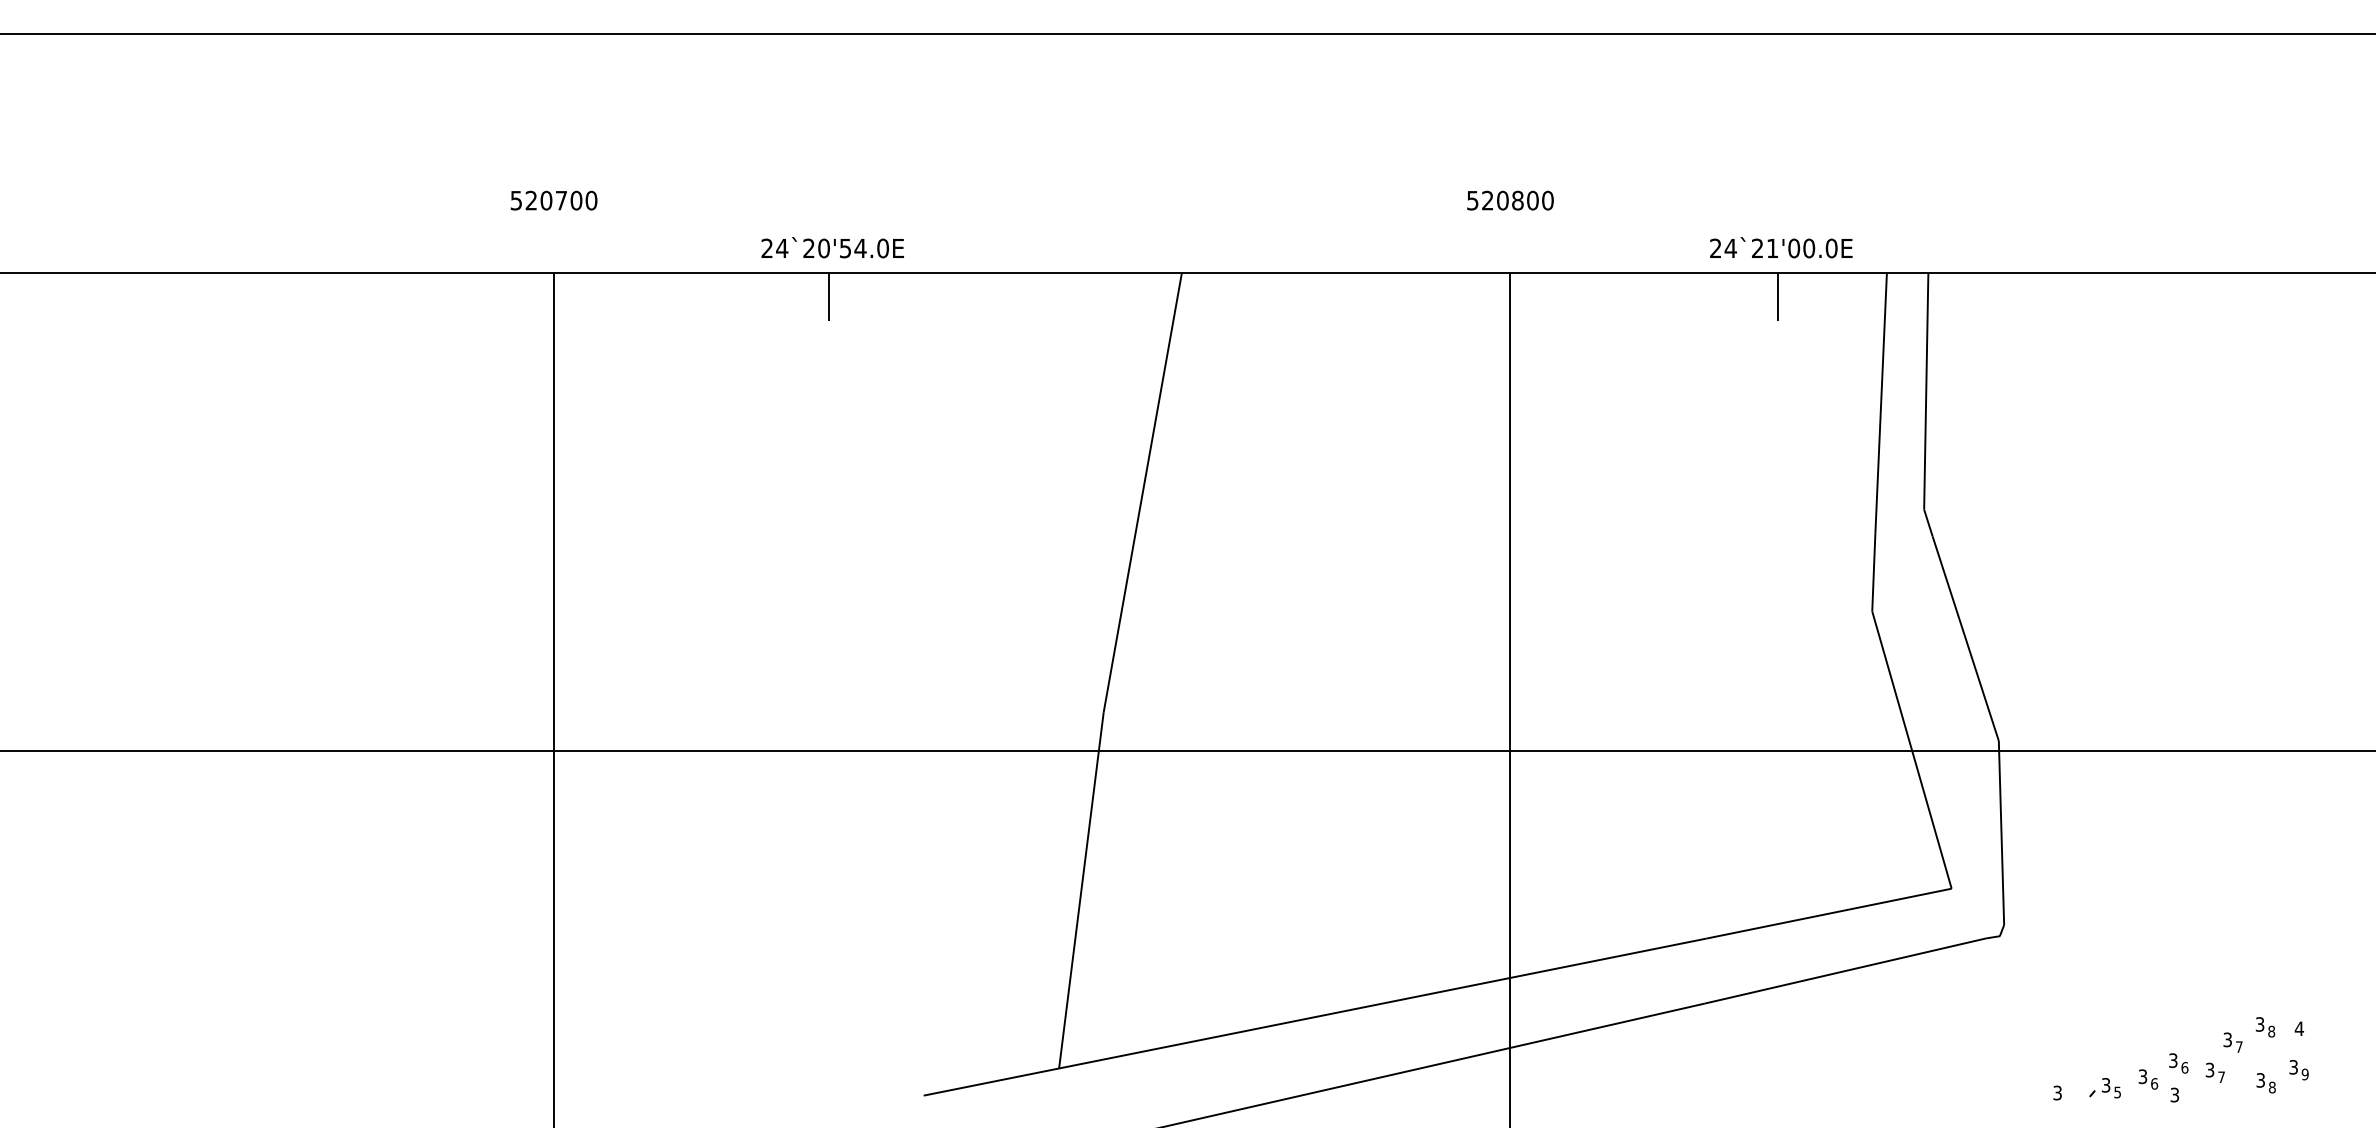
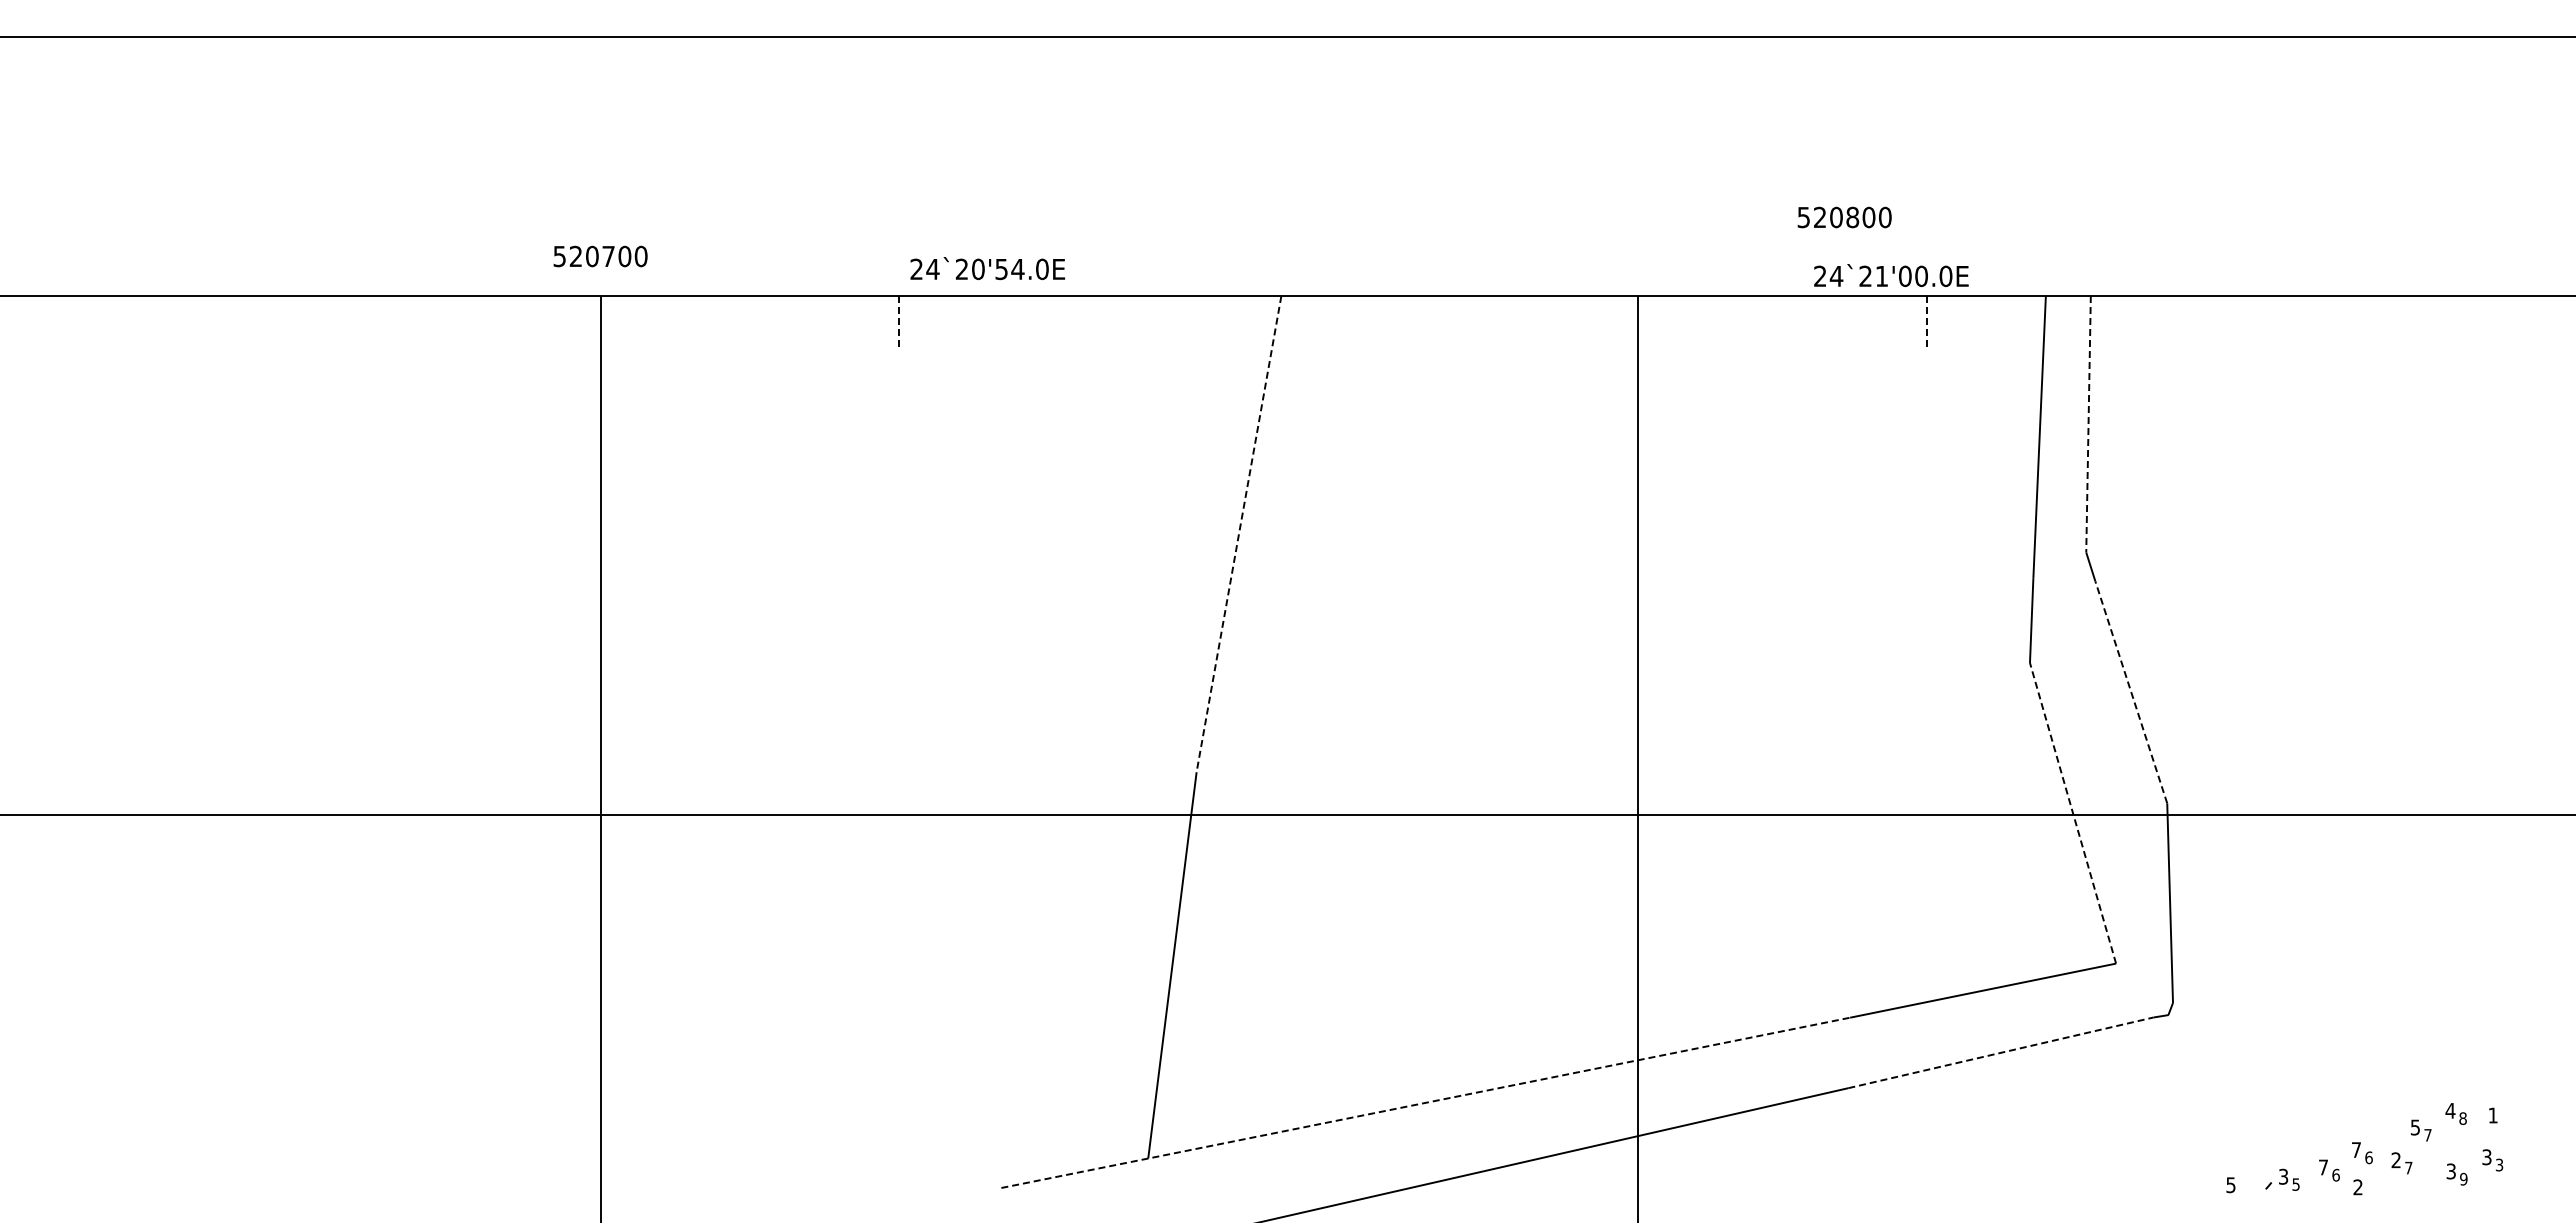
text: (553, 200) -> (600, 256), moved
text: (1510, 200) -> (1844, 217), moved
text: (832, 247) -> (987, 268), moved
text: (1781, 247) -> (1891, 275), moved
line: (828, 296) -> (898, 321), solid -> dashed
line: (1777, 296) -> (1927, 321), solid -> dashed
line: (1926, 391) -> (2088, 424), solid -> dashed
line: (1143, 492) -> (1239, 534), solid -> dashed
line: (1965, 638) -> (2131, 692), solid -> dashed
line: (1911, 749) -> (2072, 812), solid -> dashed
line: (1845, 970) -> (2000, 1052), solid -> dashed
line: (1314, 1016) -> (1425, 1102), solid -> dashed
text: (2260, 1024) -> (2450, 1110), 3 -> 4
text: (2299, 1028) -> (2493, 1115), 4 -> 1
text: (2227, 1038) -> (2415, 1126), 3 -> 5
text: (2172, 1061) -> (2355, 1150), 3 -> 7
text: (2209, 1070) -> (2395, 1160), 3 -> 2
text: (2305, 1073) -> (2499, 1164), 9 -> 3
text: (2142, 1076) -> (2323, 1167), 3 -> 7
text: (2272, 1087) -> (2463, 1179), 8 -> 9
text: (2057, 1092) -> (2230, 1184), 3 -> 5
text: (2174, 1095) -> (2357, 1187), 3 -> 2

